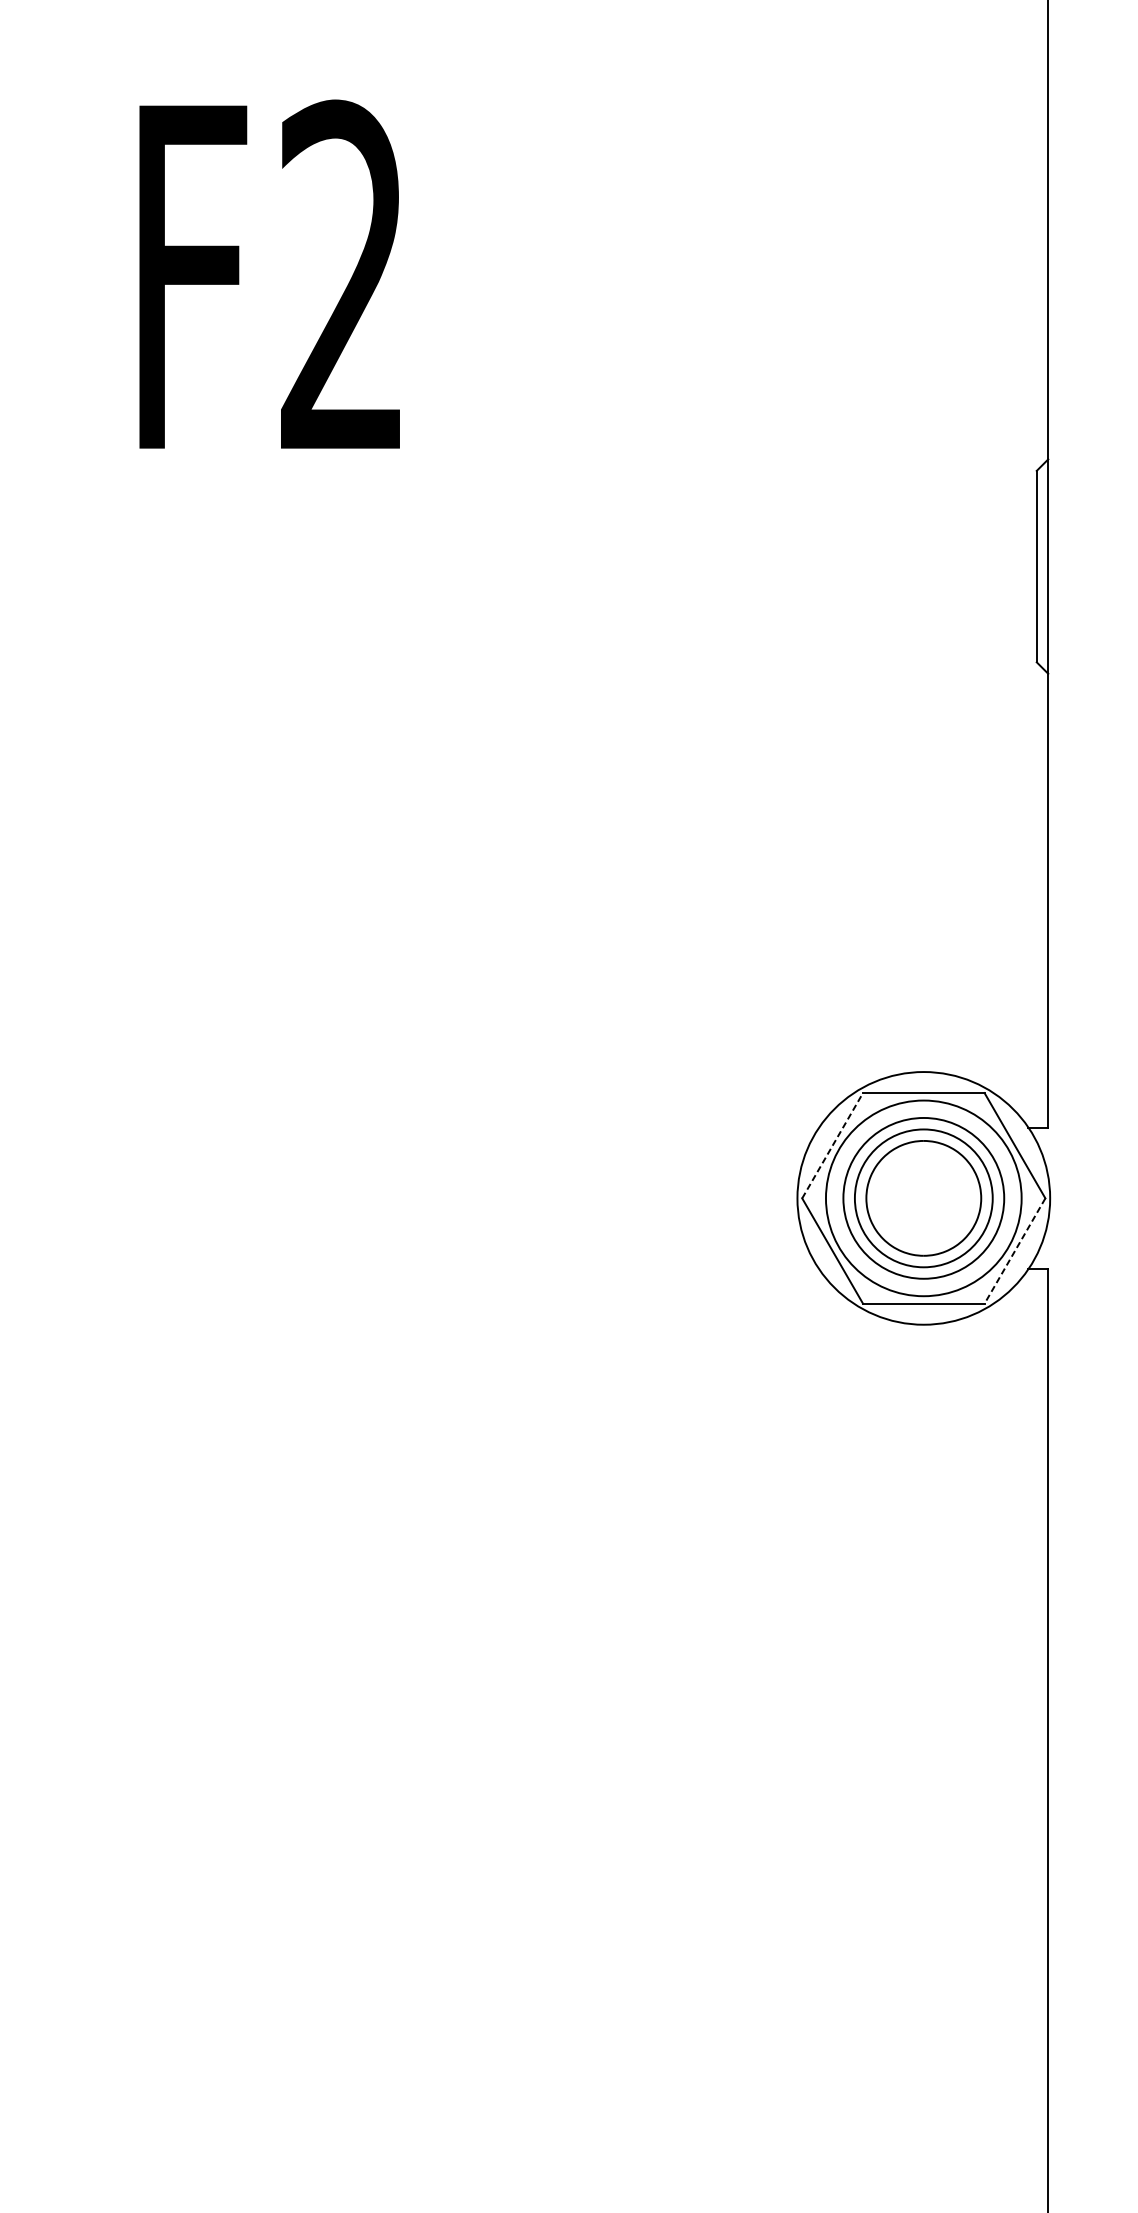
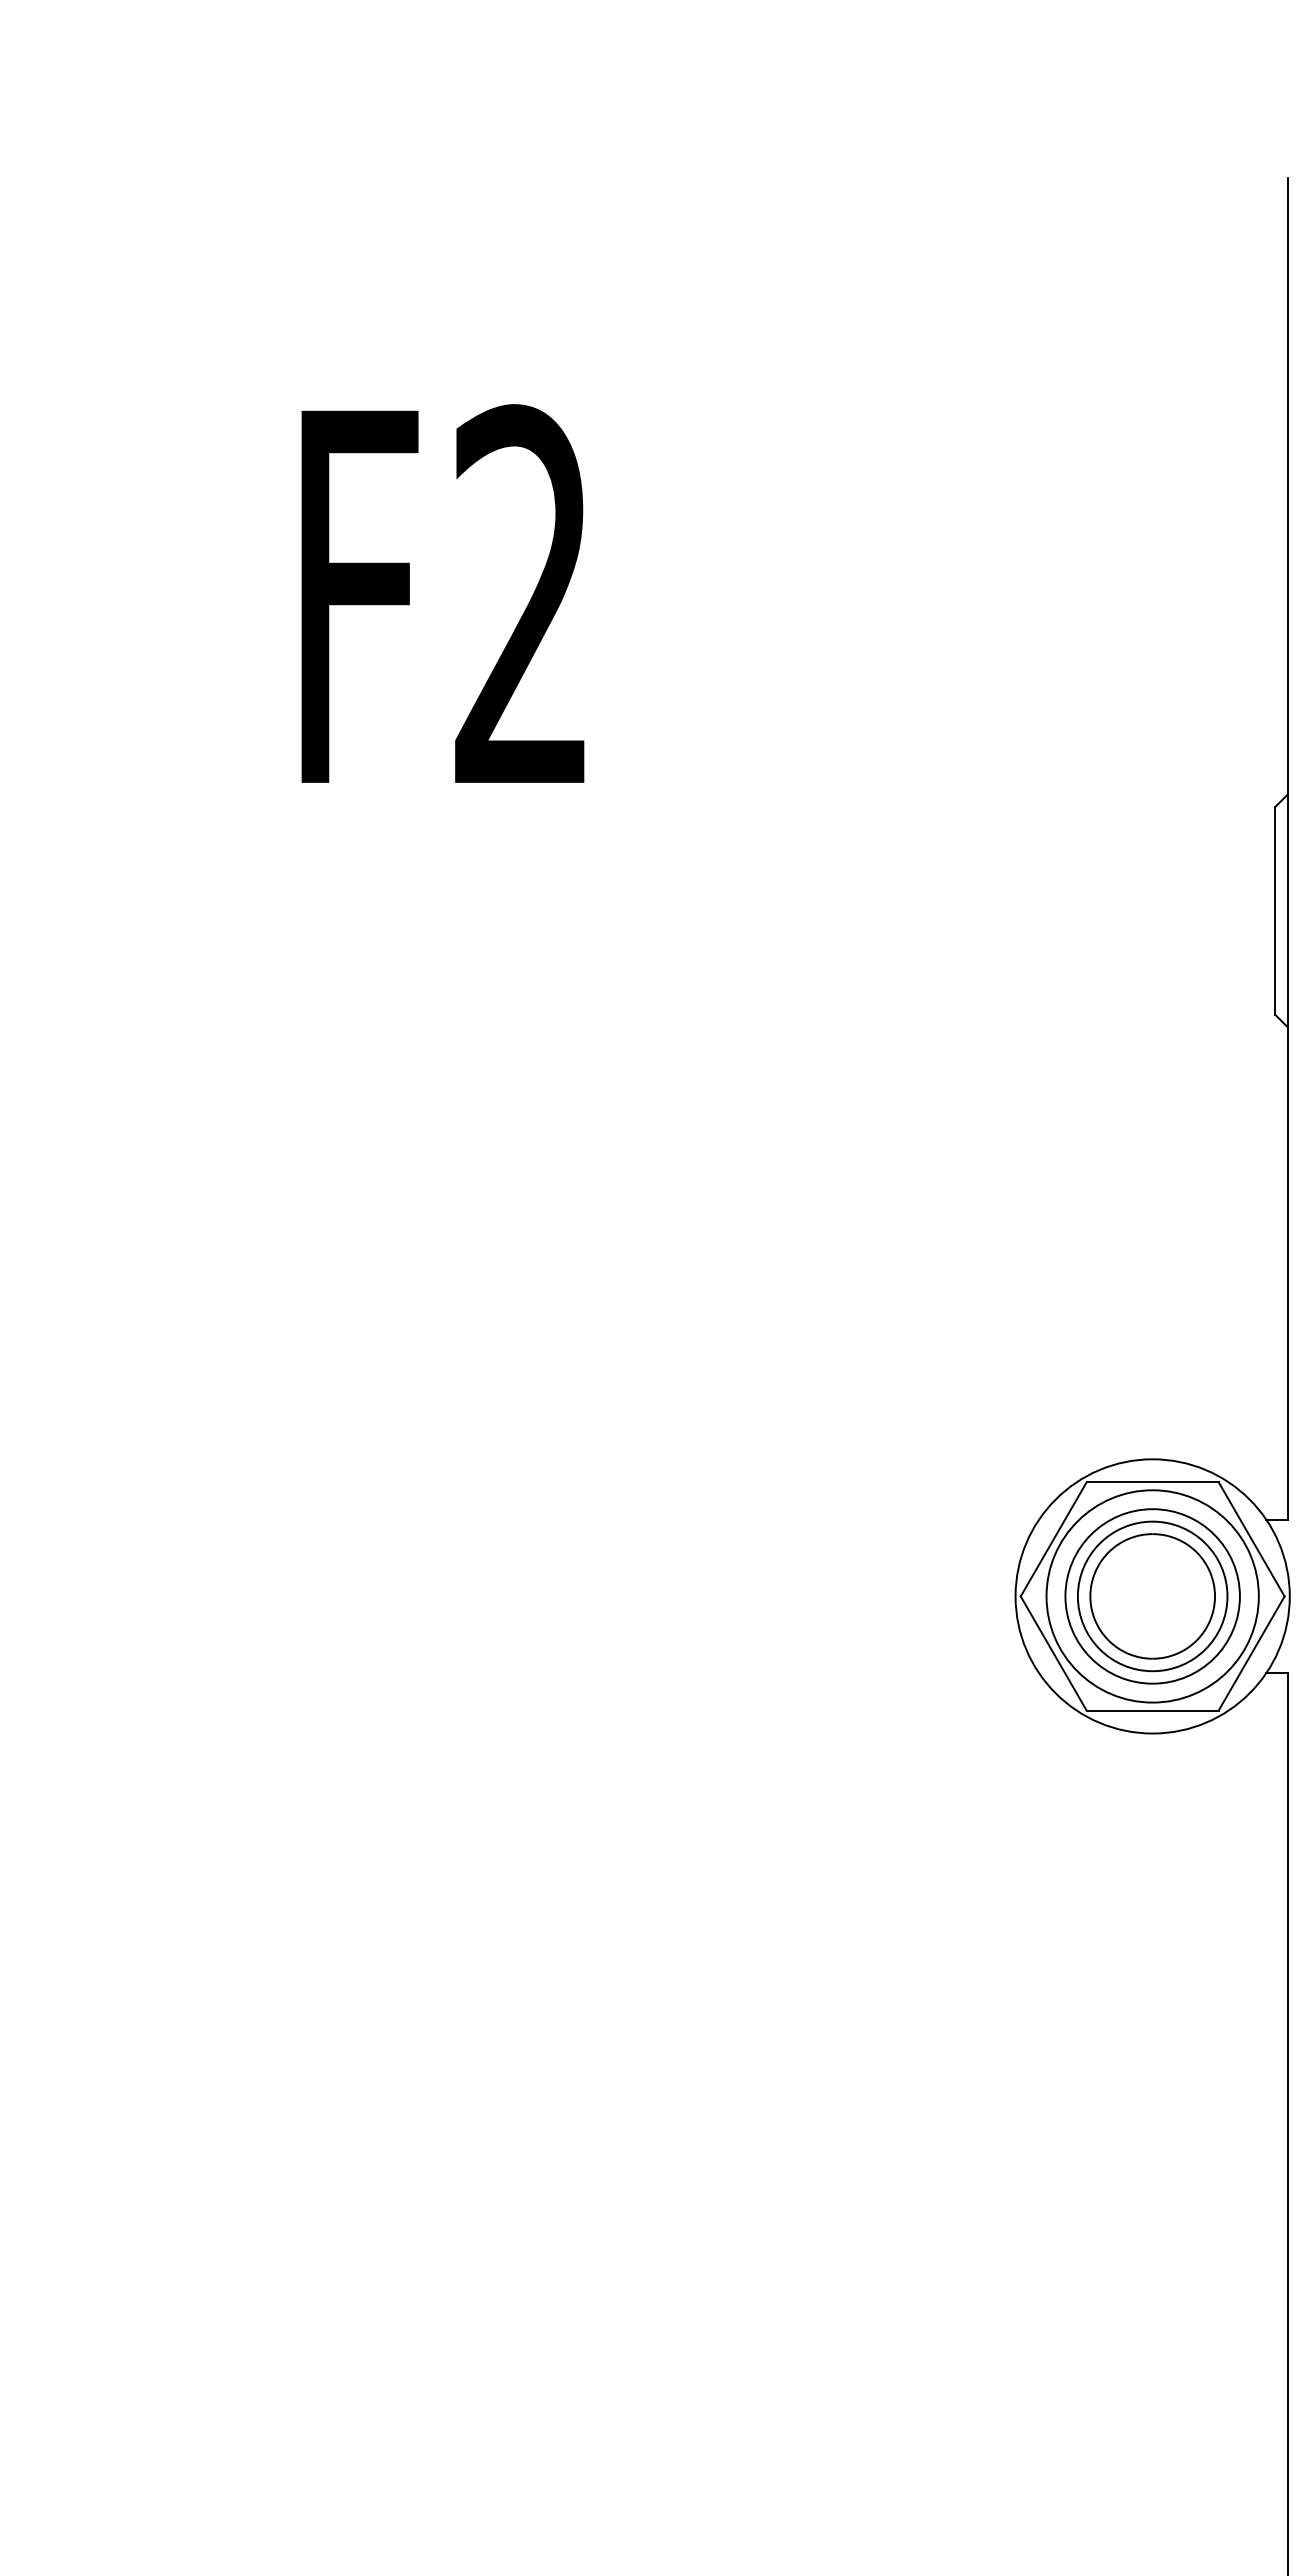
line: (832, 1145) -> (1053, 1539), dashed -> solid
line: (1014, 1250) -> (1251, 1653), dashed -> solid

